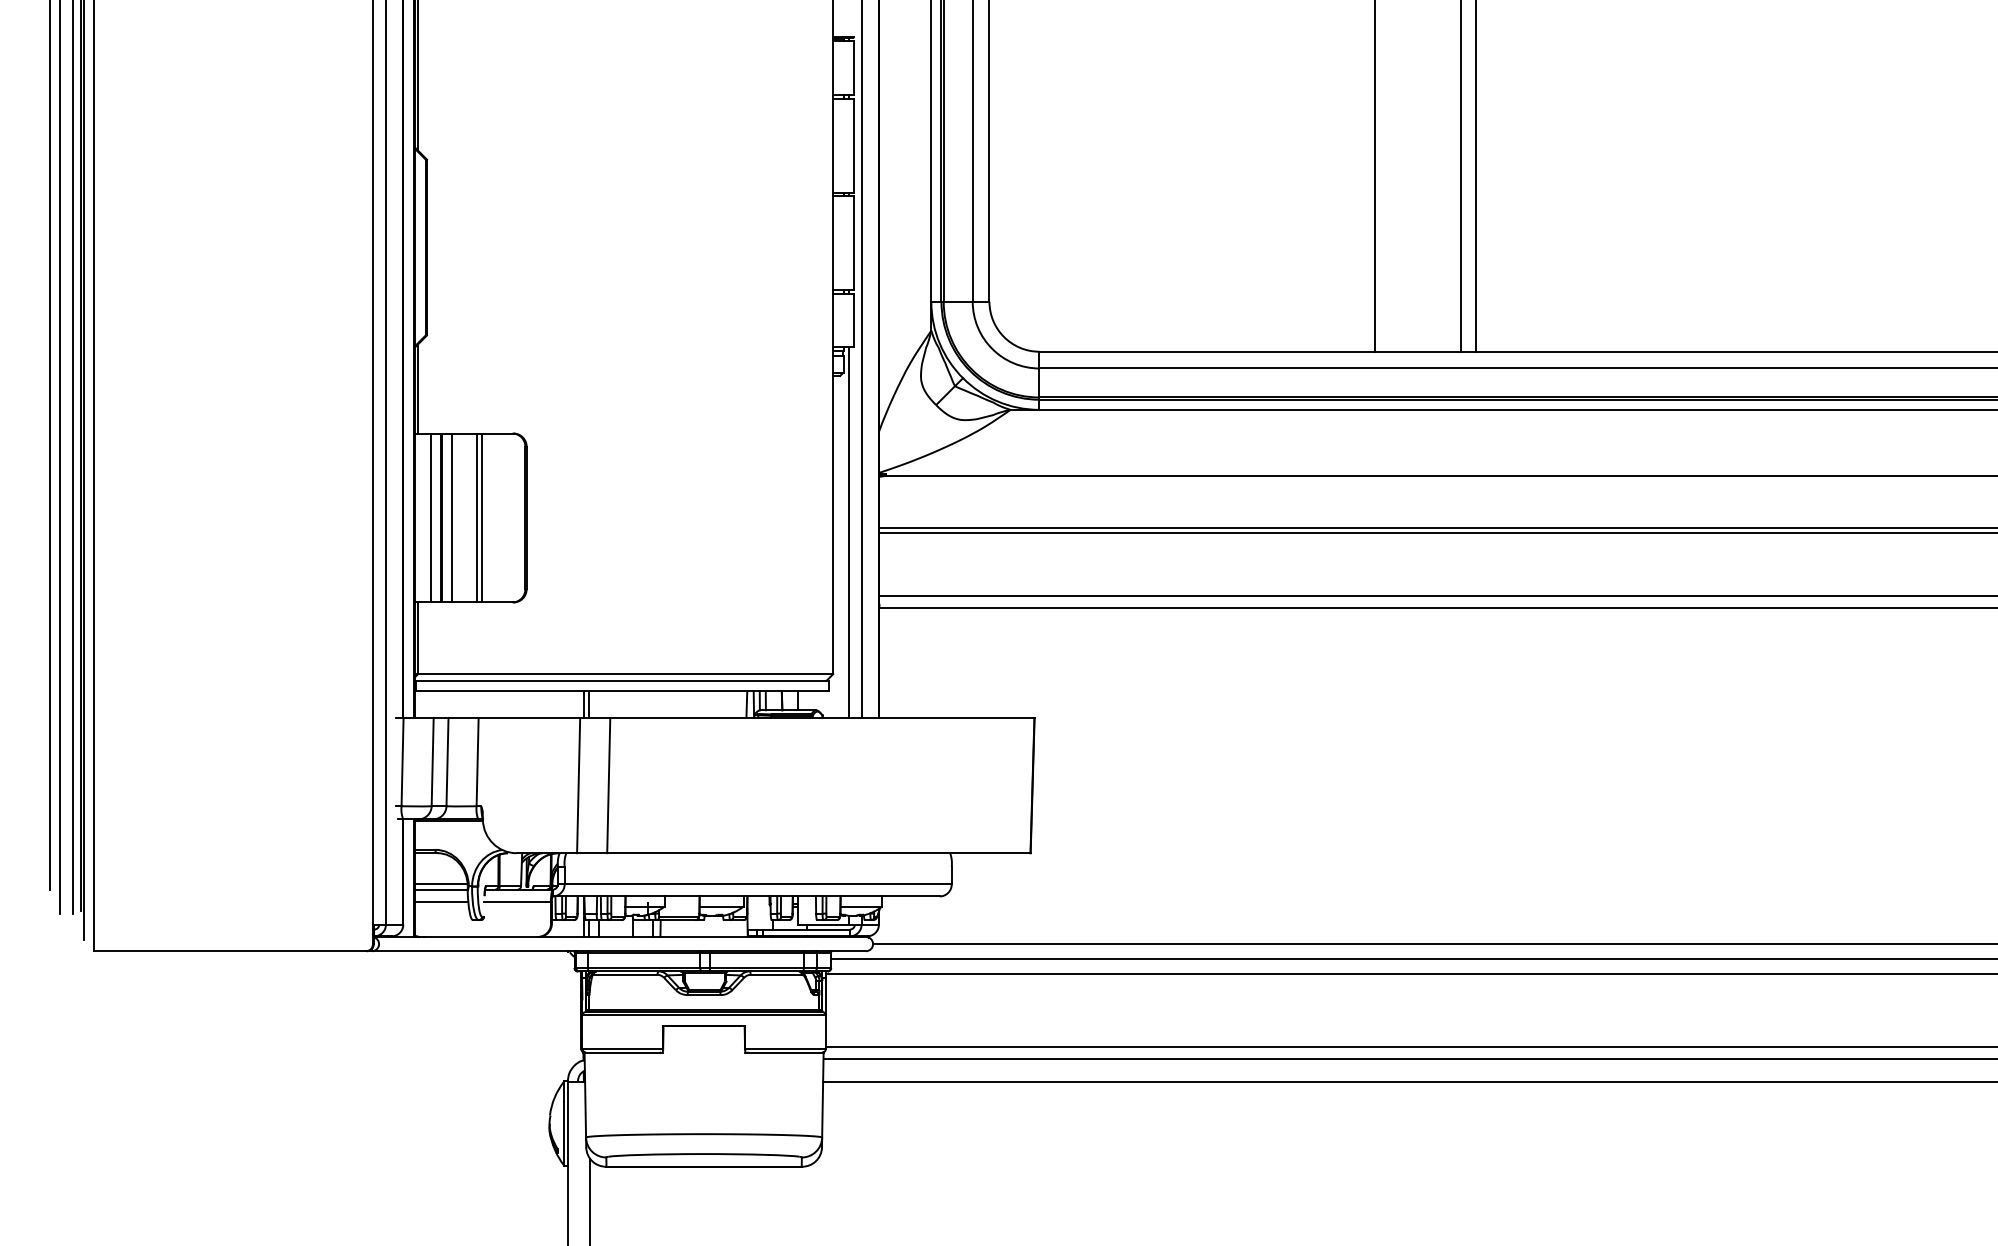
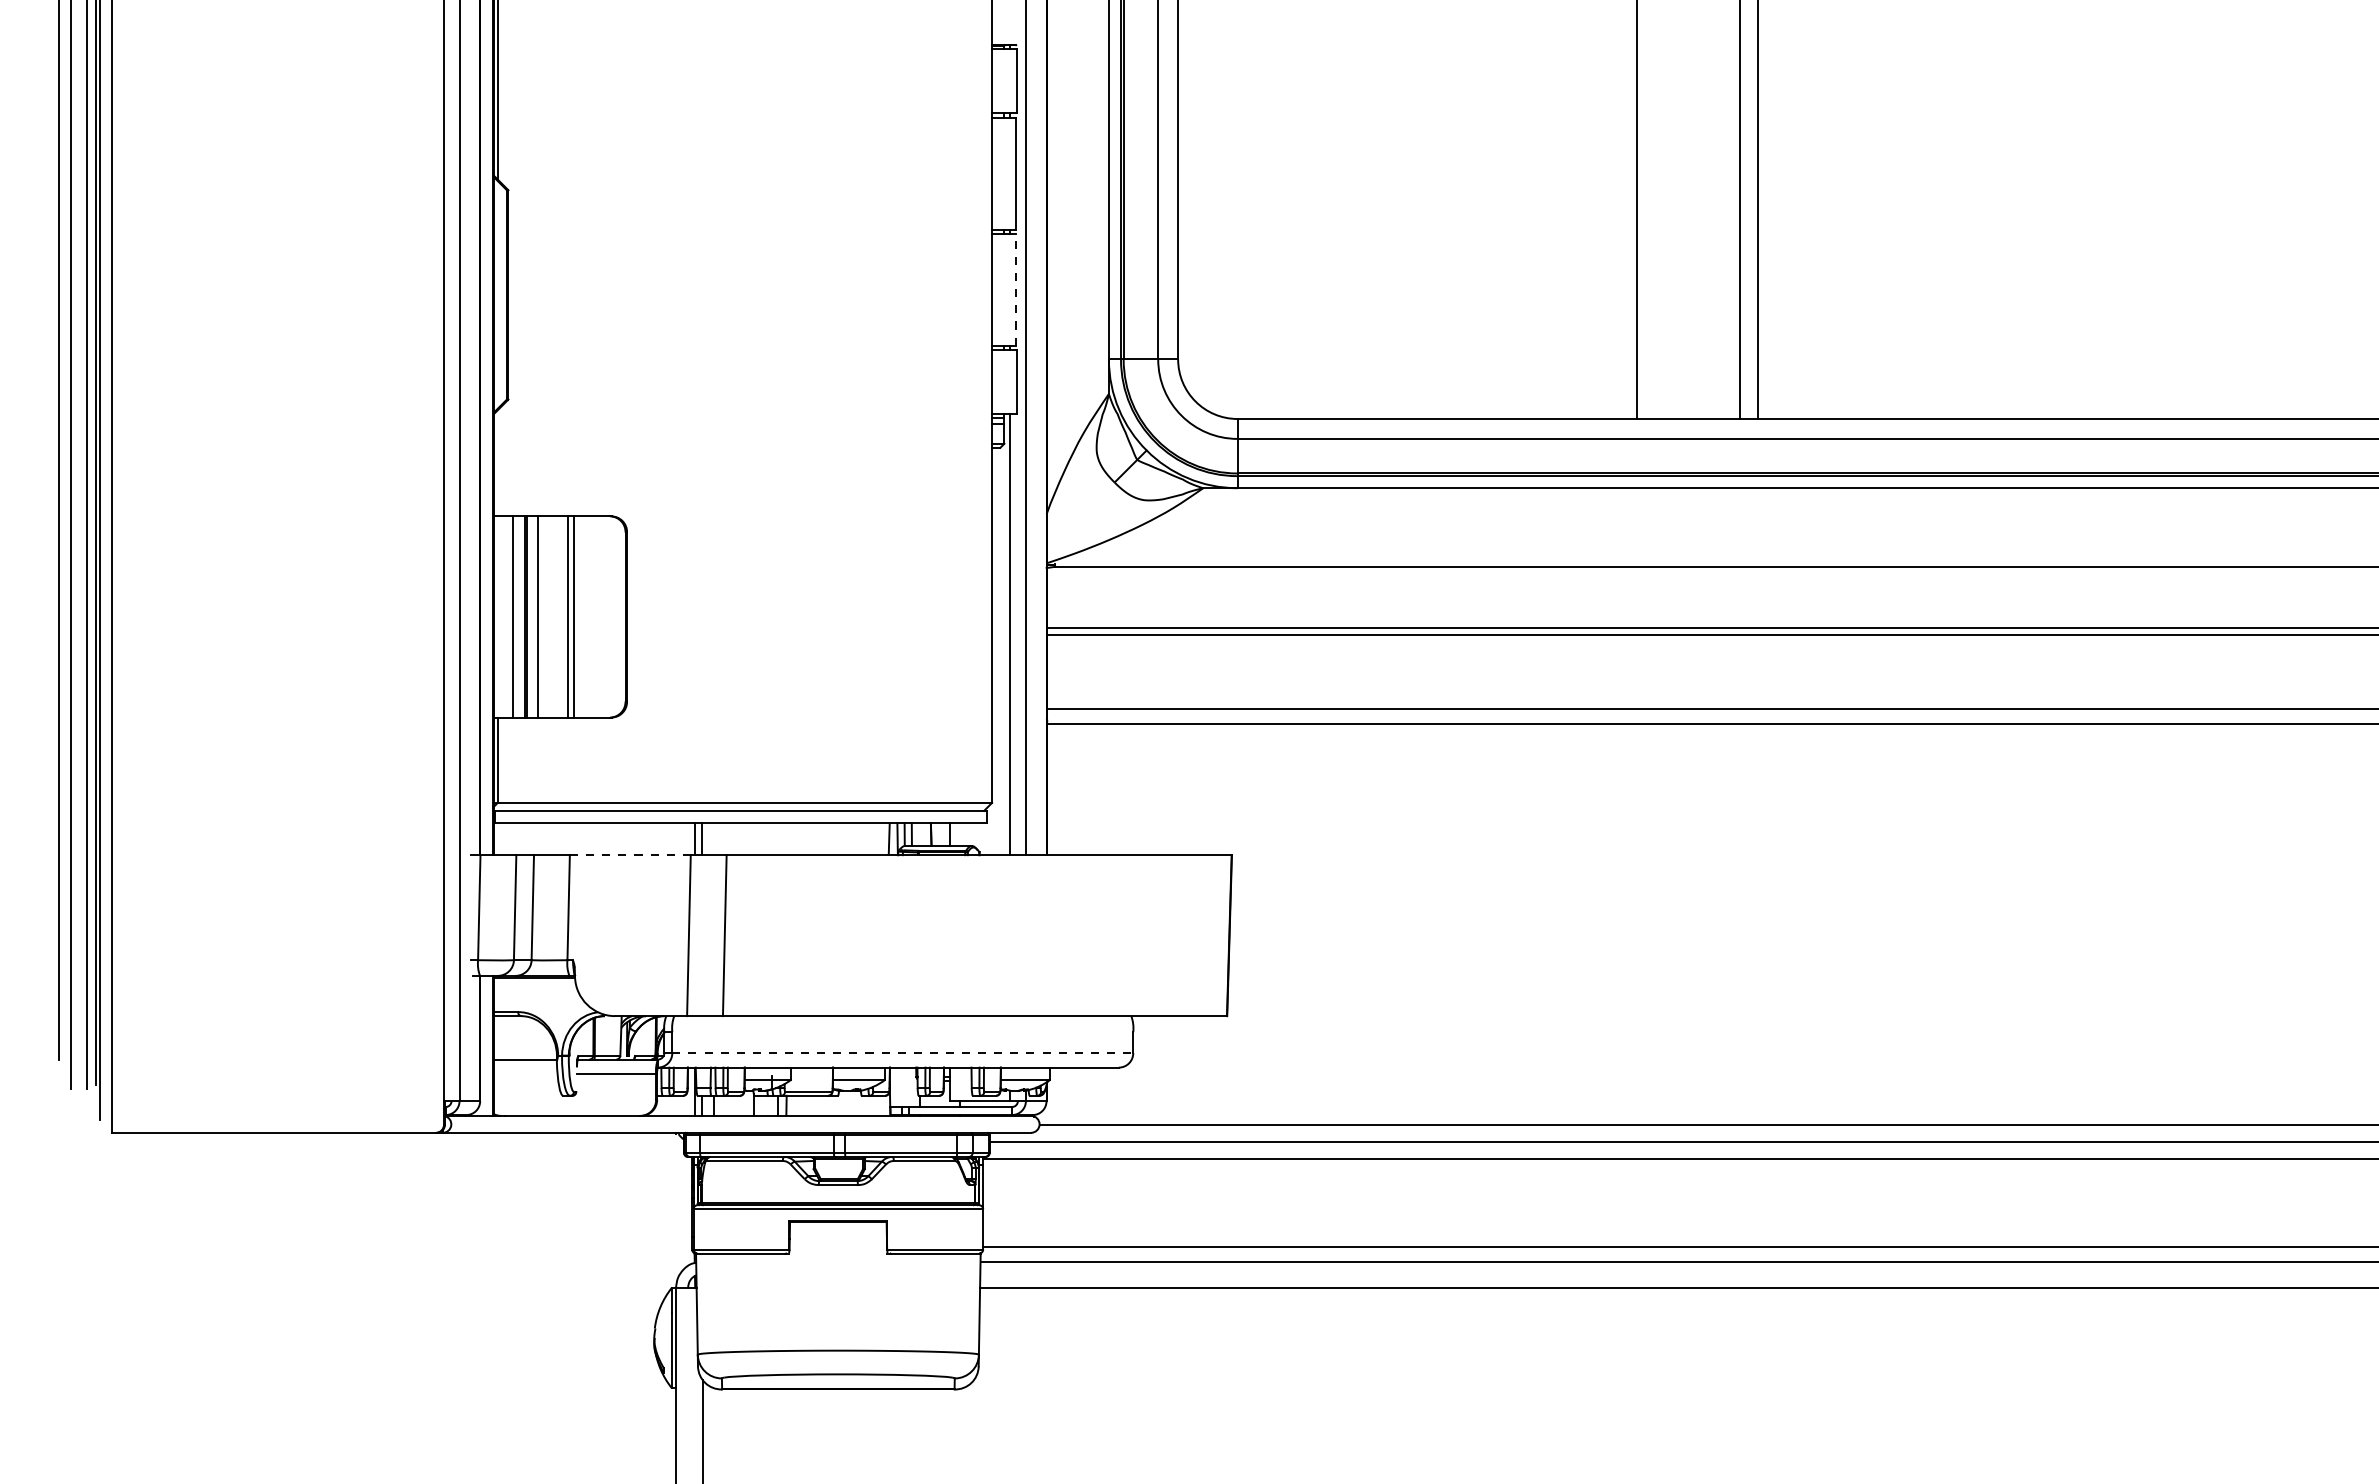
line: (853, 242) -> (1016, 289), solid -> dashed
line: (417, 389) -> (497, 463), removed
line: (528, 718) -> (629, 855), solid -> dashed
line: (440, 884) -> (524, 1053), removed
line: (758, 884) -> (903, 1053), solid -> dashed
line: (441, 902) -> (525, 1074), removed

